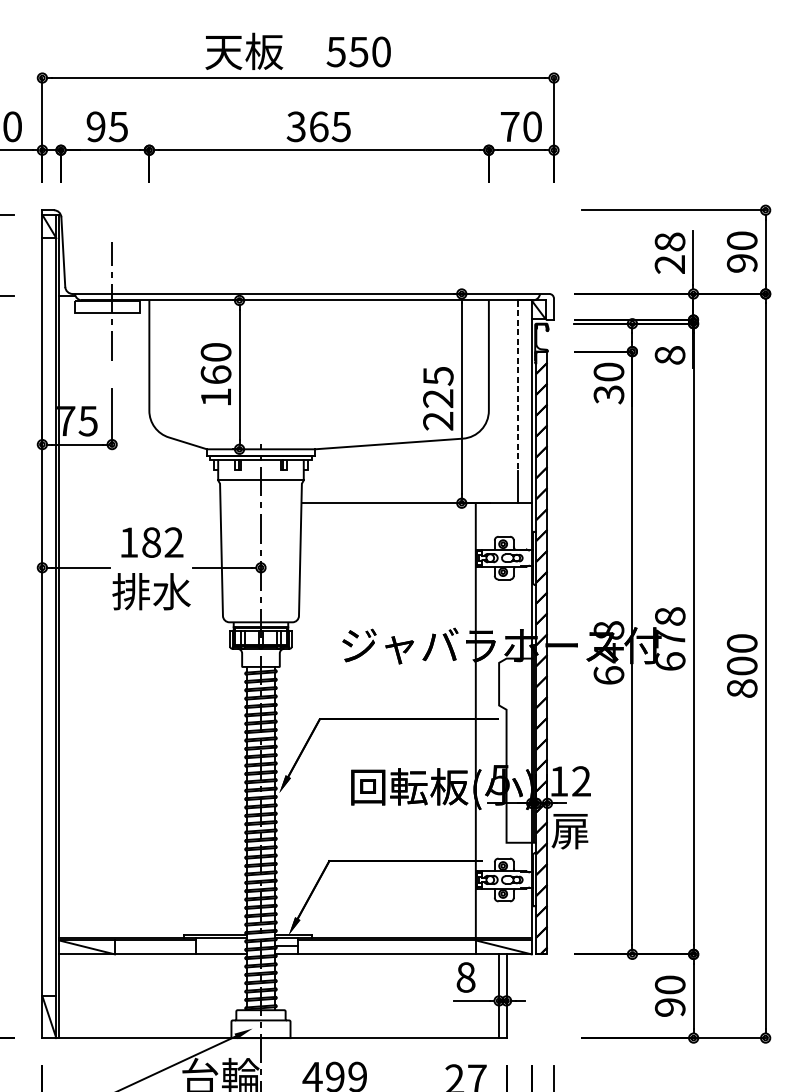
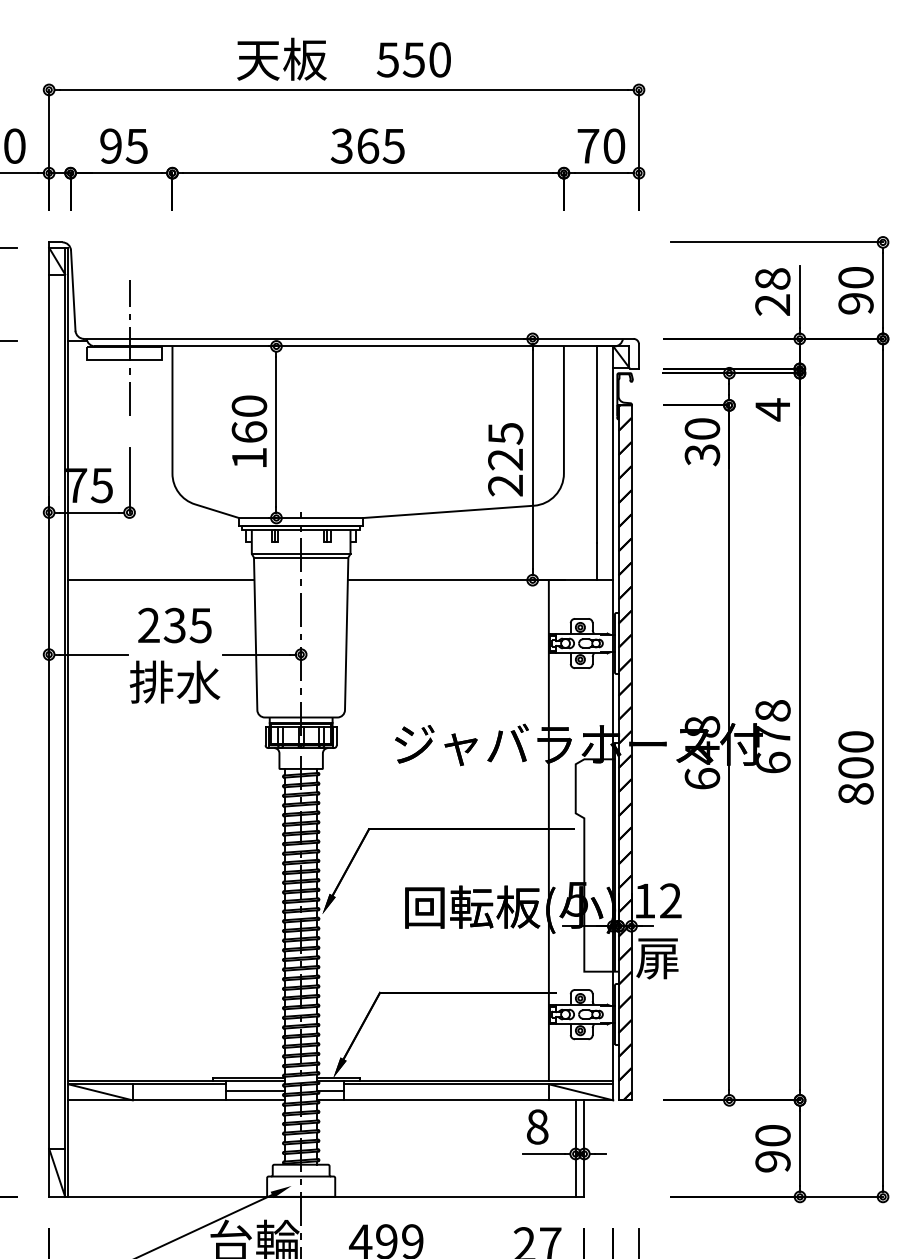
text: (669, 355) -> (772, 409), 8 -> 4
line: (517, 386) -> (597, 445), dashed -> solid
line: (260, 483) -> (300, 557), added
line: (139, 503) -> (161, 580), added
text: (151, 542) -> (174, 625), 182 -> 235
line: (221, 945) -> (255, 1090), added

